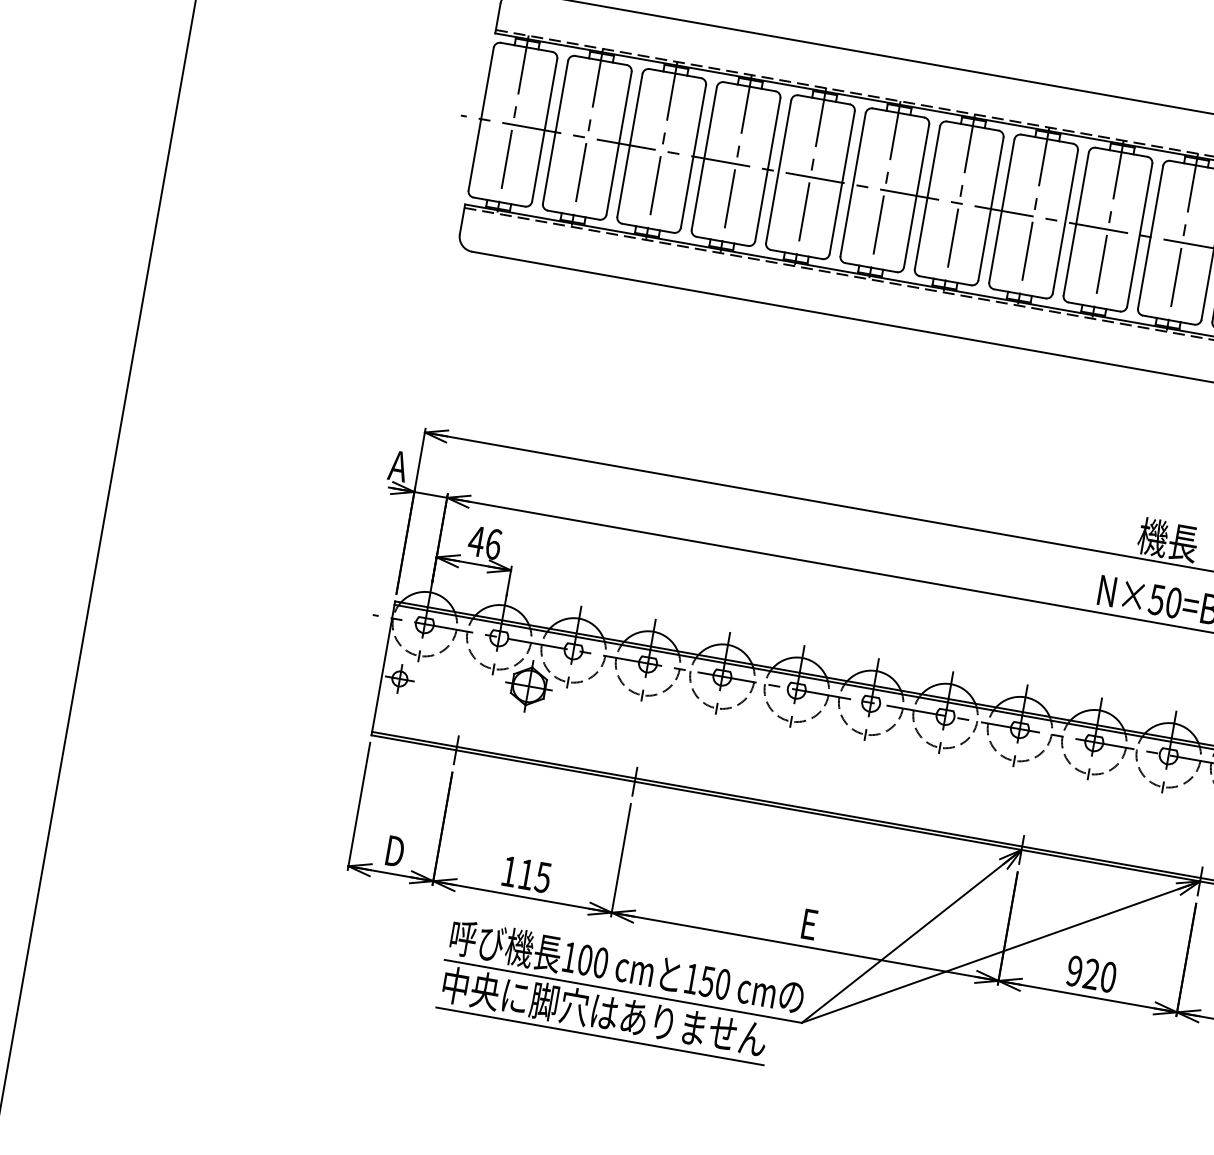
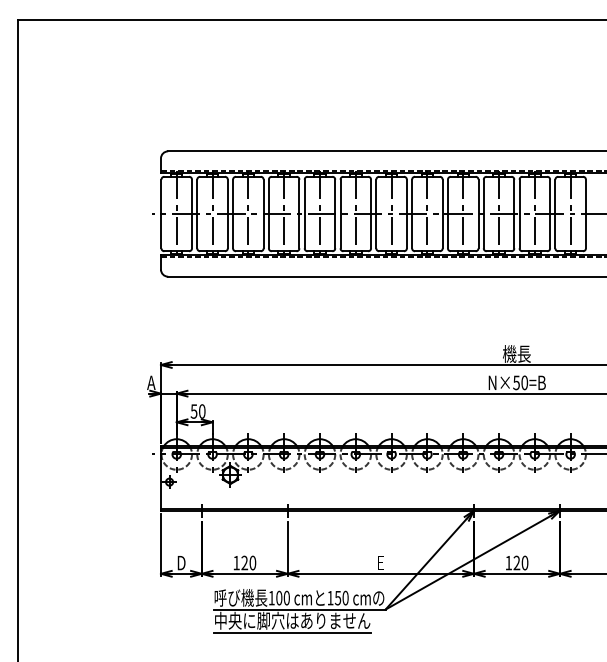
text: (483, 542) -> (197, 411), 46 -> 50
text: (534, 874) -> (248, 562), 115 -> 120
text: (1074, 970) -> (508, 562), 920 -> 120

